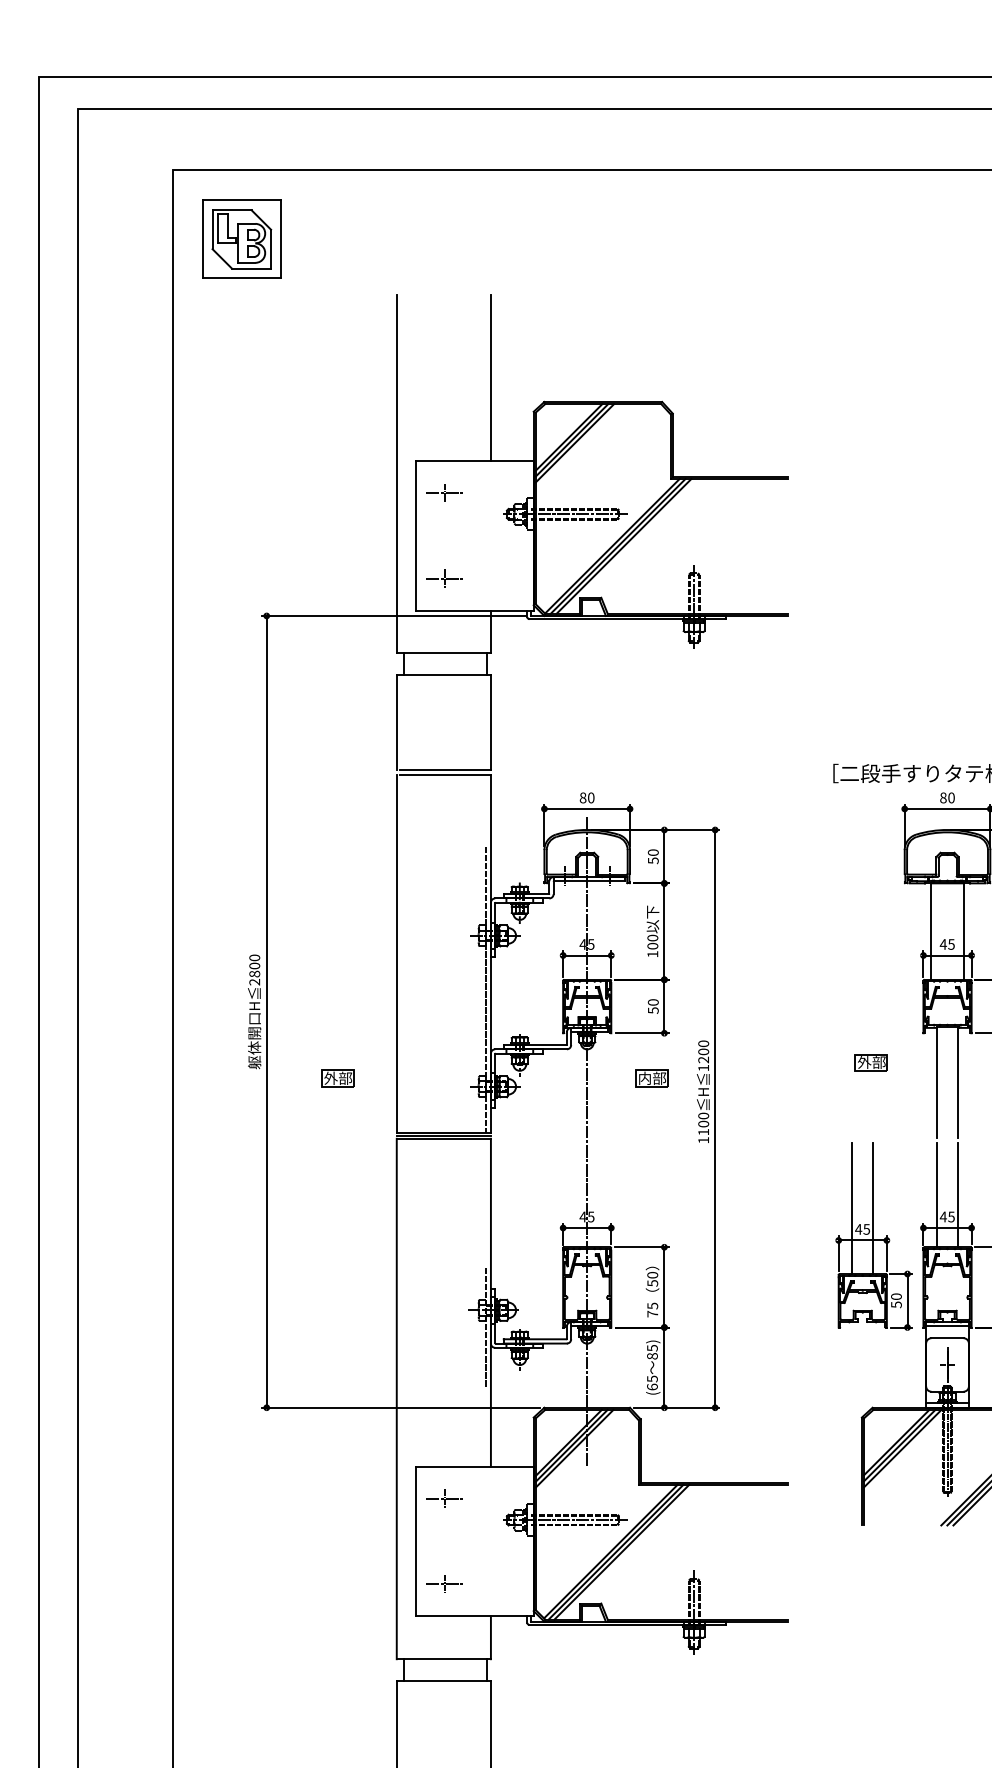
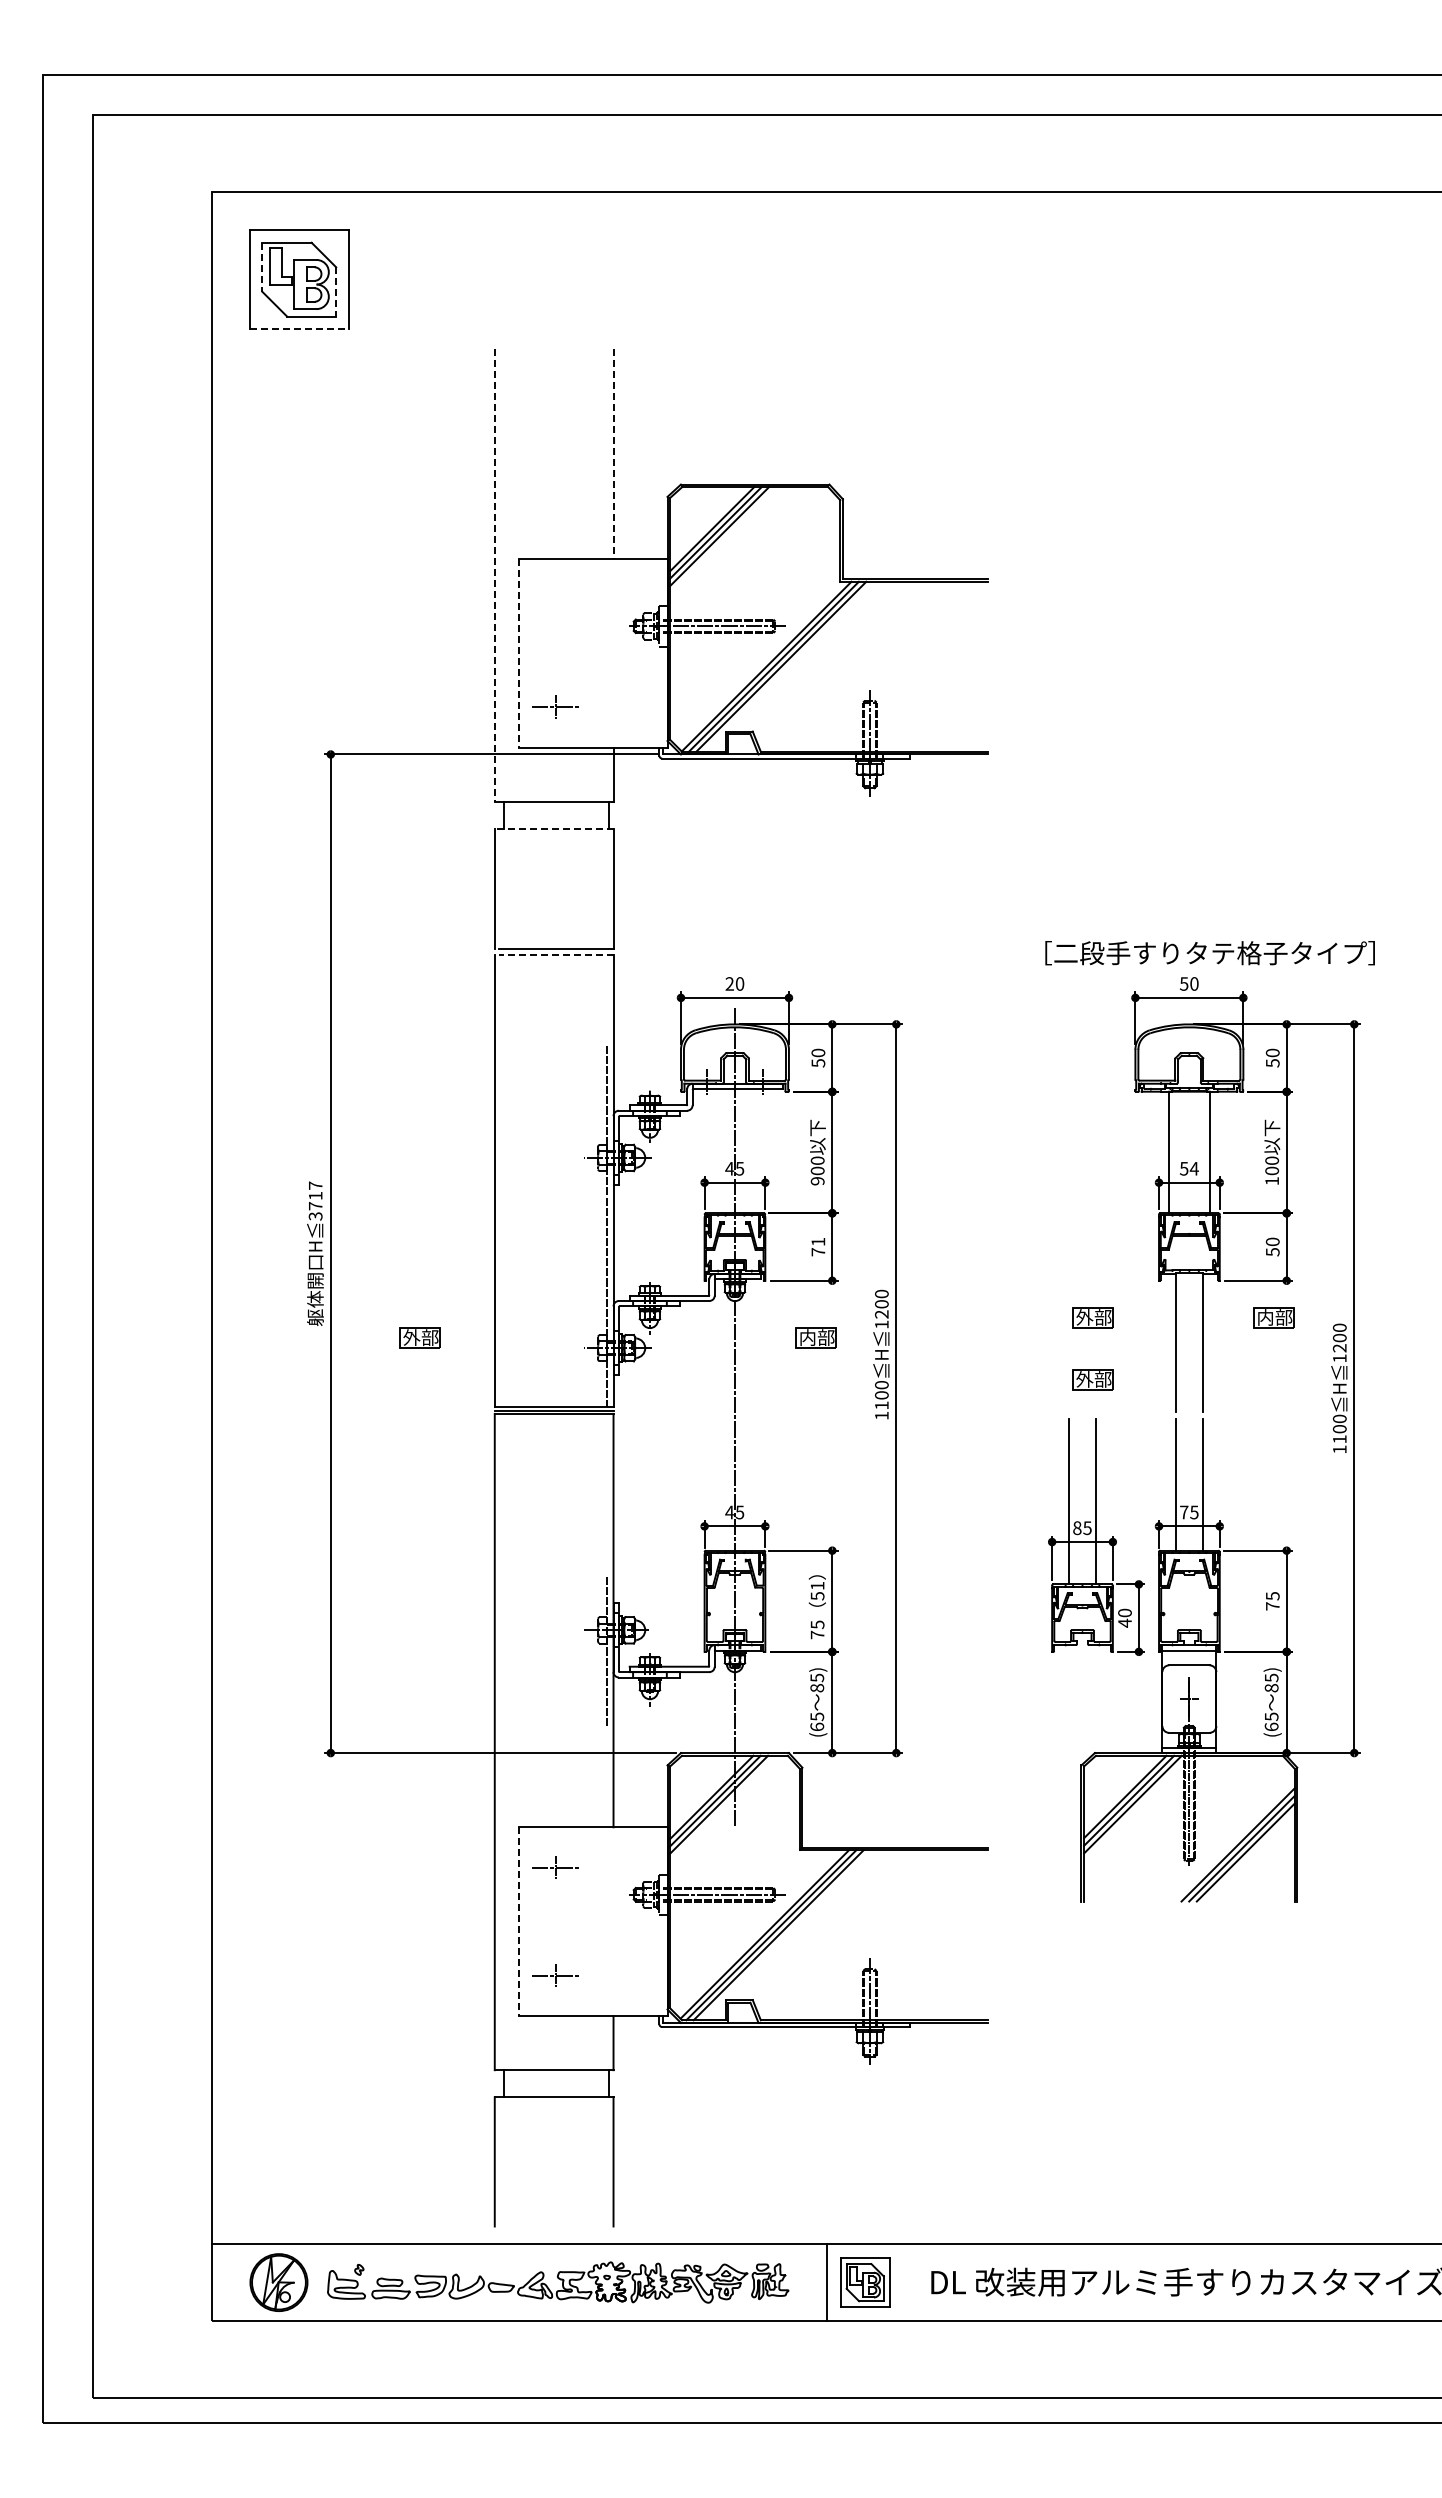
line: (212, 229) -> (262, 267), solid -> dashed
line: (271, 248) -> (336, 291), solid -> dashed
line: (241, 278) -> (299, 328), solid -> dashed
line: (490, 378) -> (613, 454), solid -> dashed
line: (396, 474) -> (494, 576), solid -> dashed
part: (444, 492) -> (555, 598), removed
line: (416, 535) -> (519, 653), solid -> dashed
line: (443, 674) -> (553, 828), solid -> dashed
line: (444, 775) -> (555, 955), solid -> dashed
text: (582, 797) -> (729, 983), 80 -> 20
text: (942, 797) -> (1183, 983), 80 -> 50
text: (946, 944) -> (1188, 1168), 45 -> 54
text: (652, 954) -> (817, 1181), 100 -> 900
text: (254, 969) -> (315, 1200), 2800 -> 3717
text: (653, 1006) -> (818, 1246), 50 -> 71
part: (870, 1111) -> (1092, 1379), added
text: (942, 1217) -> (1183, 1512), 45 -> 75
text: (858, 1229) -> (1076, 1528), 45 -> 85
text: (652, 1274) -> (817, 1585), 50 -> 51
text: (896, 1304) -> (1124, 1622), 50 -> 40
line: (416, 1542) -> (519, 1922), solid -> dashed

